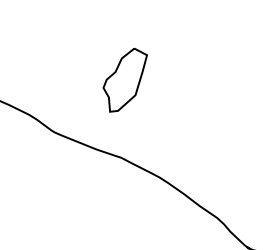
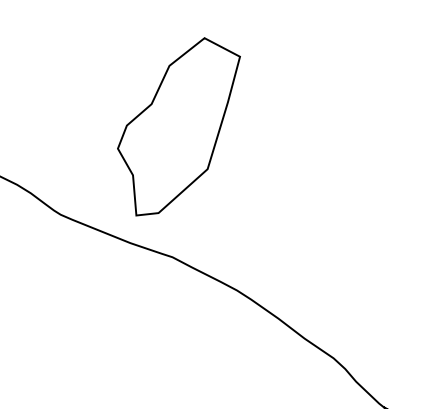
part: (125, 79) -> (179, 125), size x1.67

